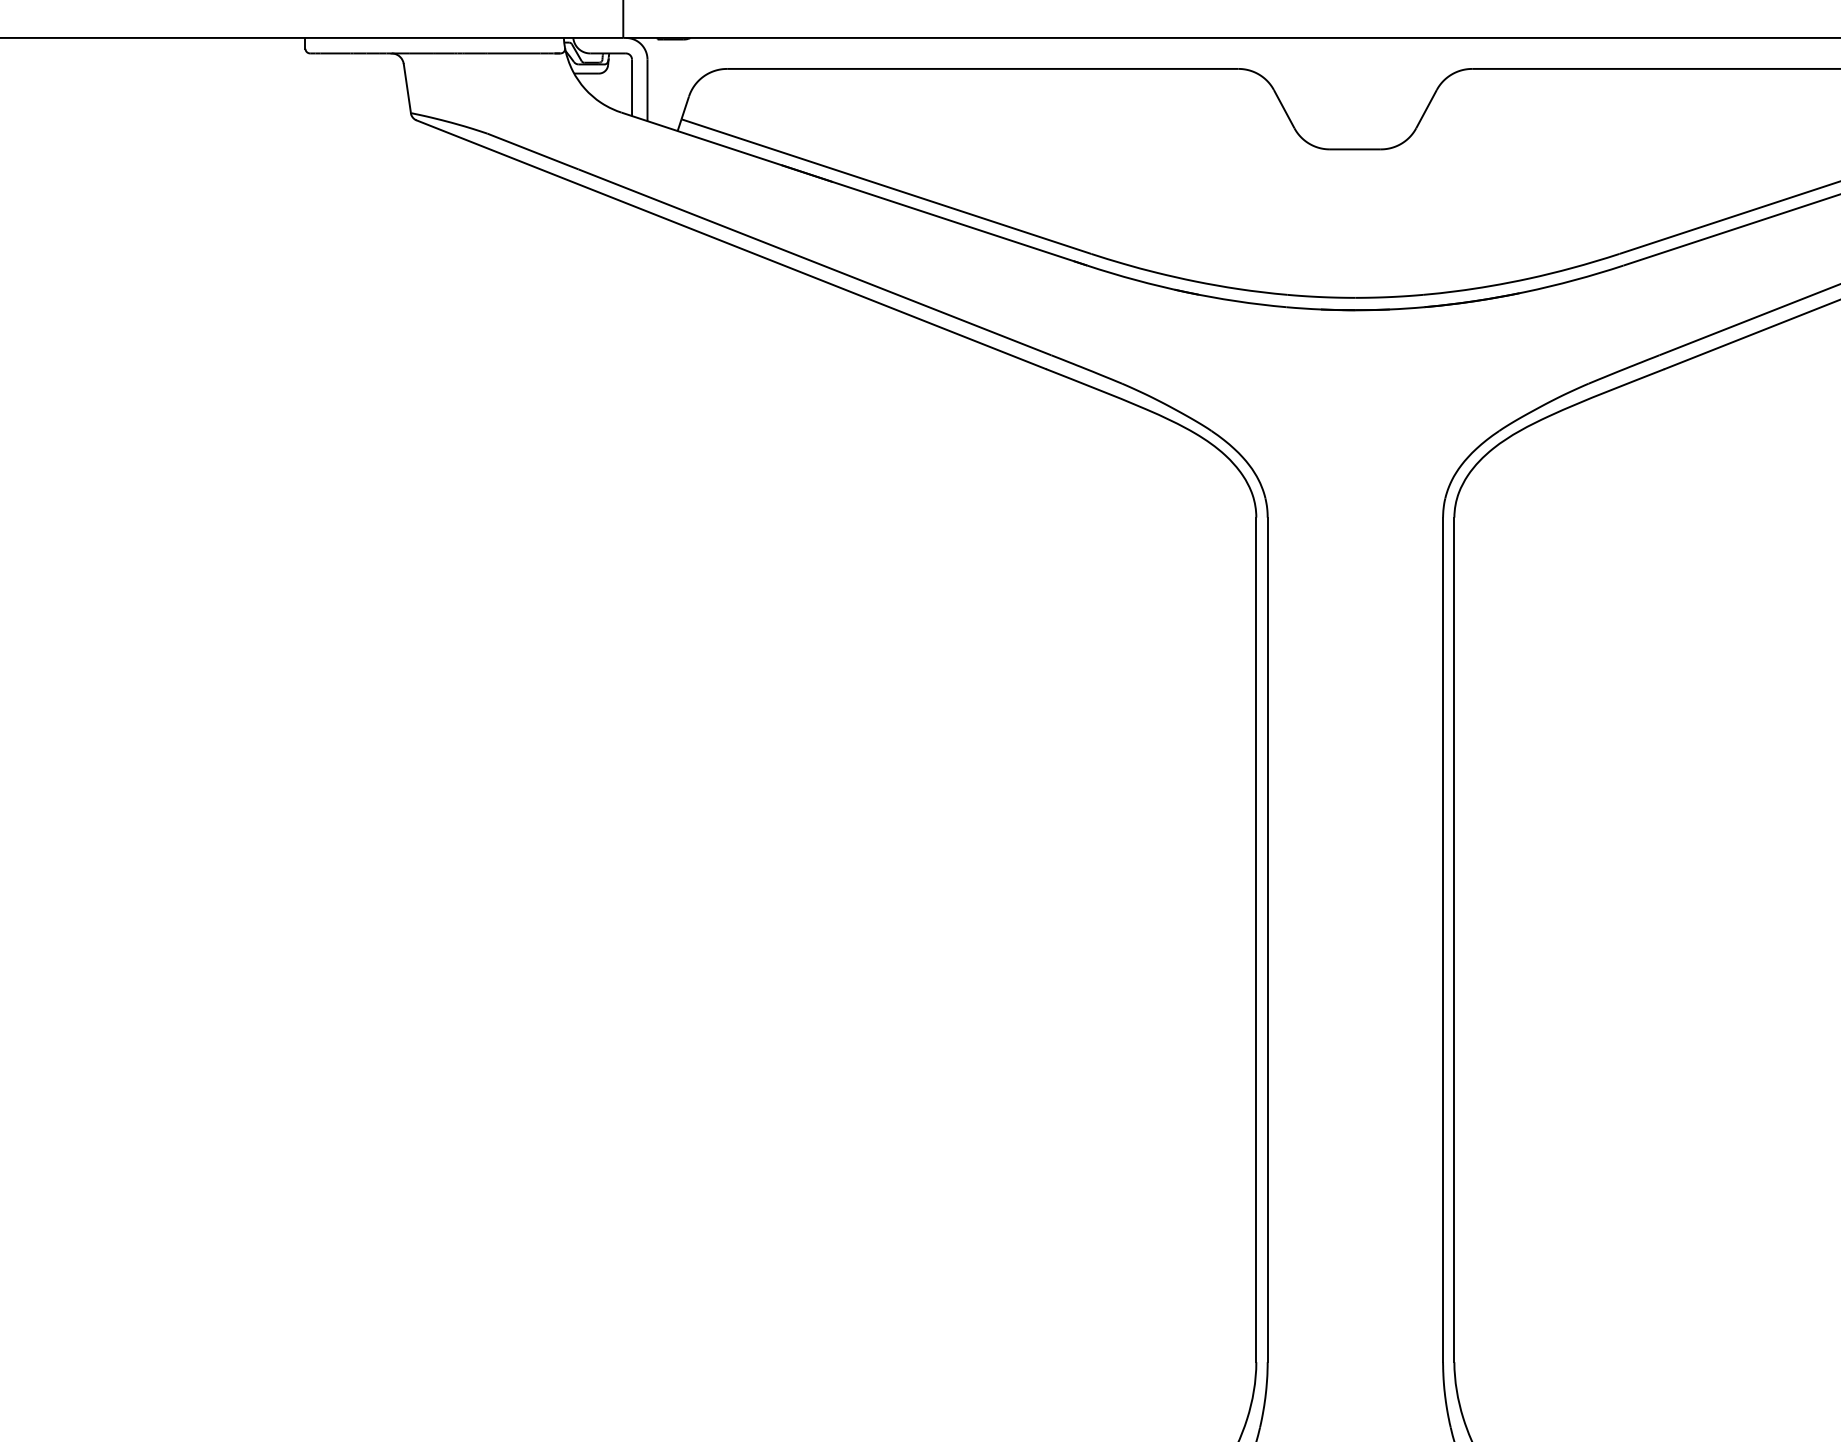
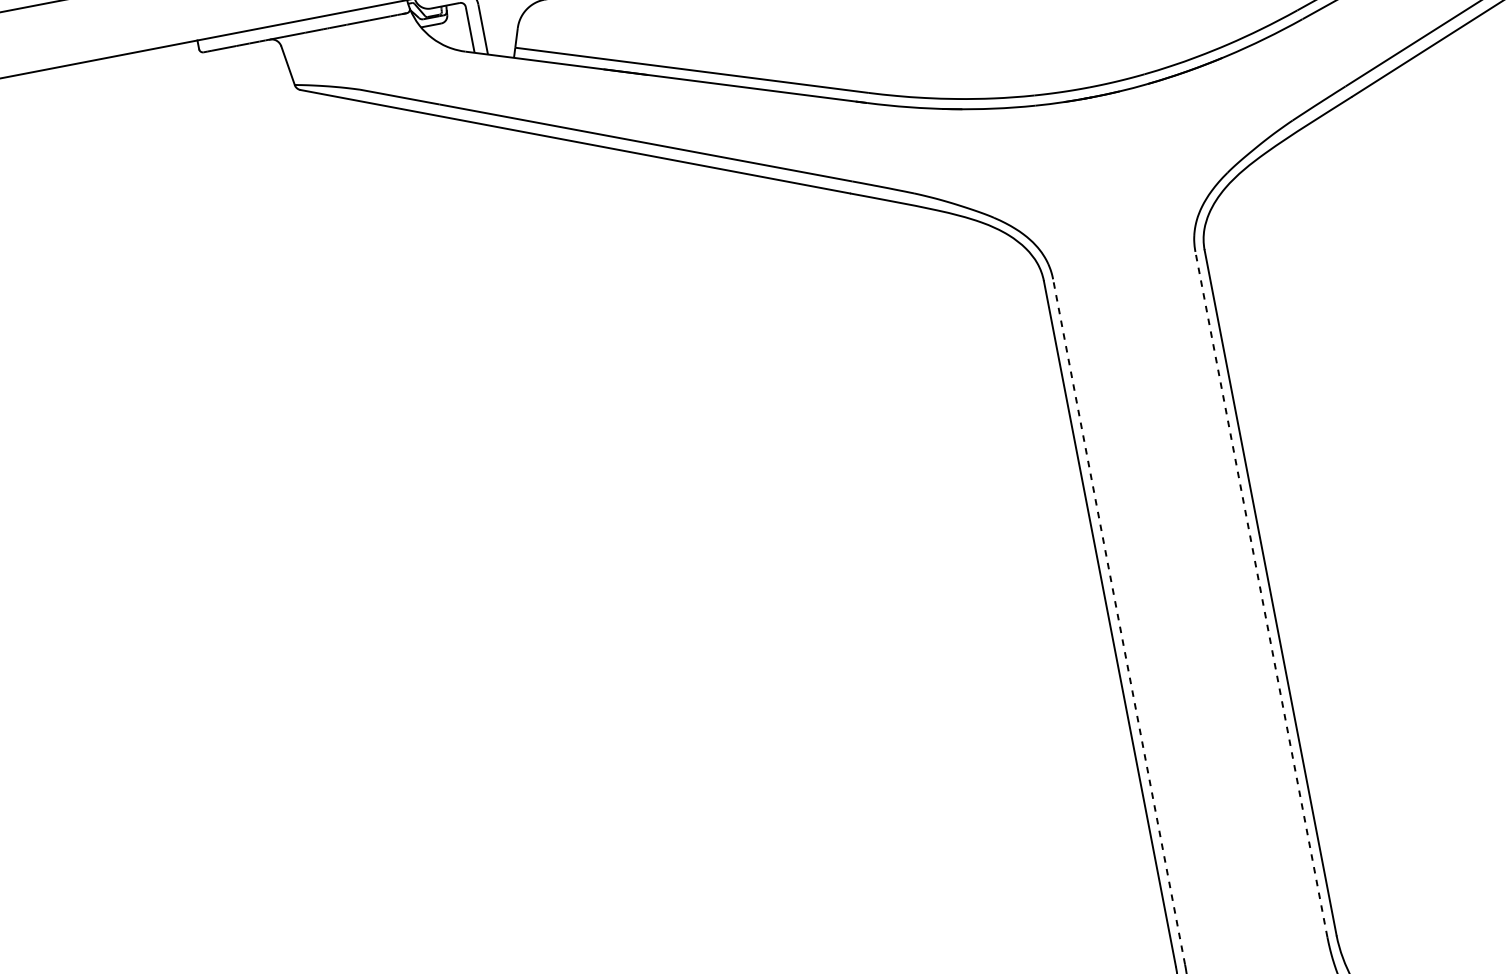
line: (1267, 939) -> (1118, 621), solid -> dashed
line: (1443, 939) -> (1261, 594), solid -> dashed

